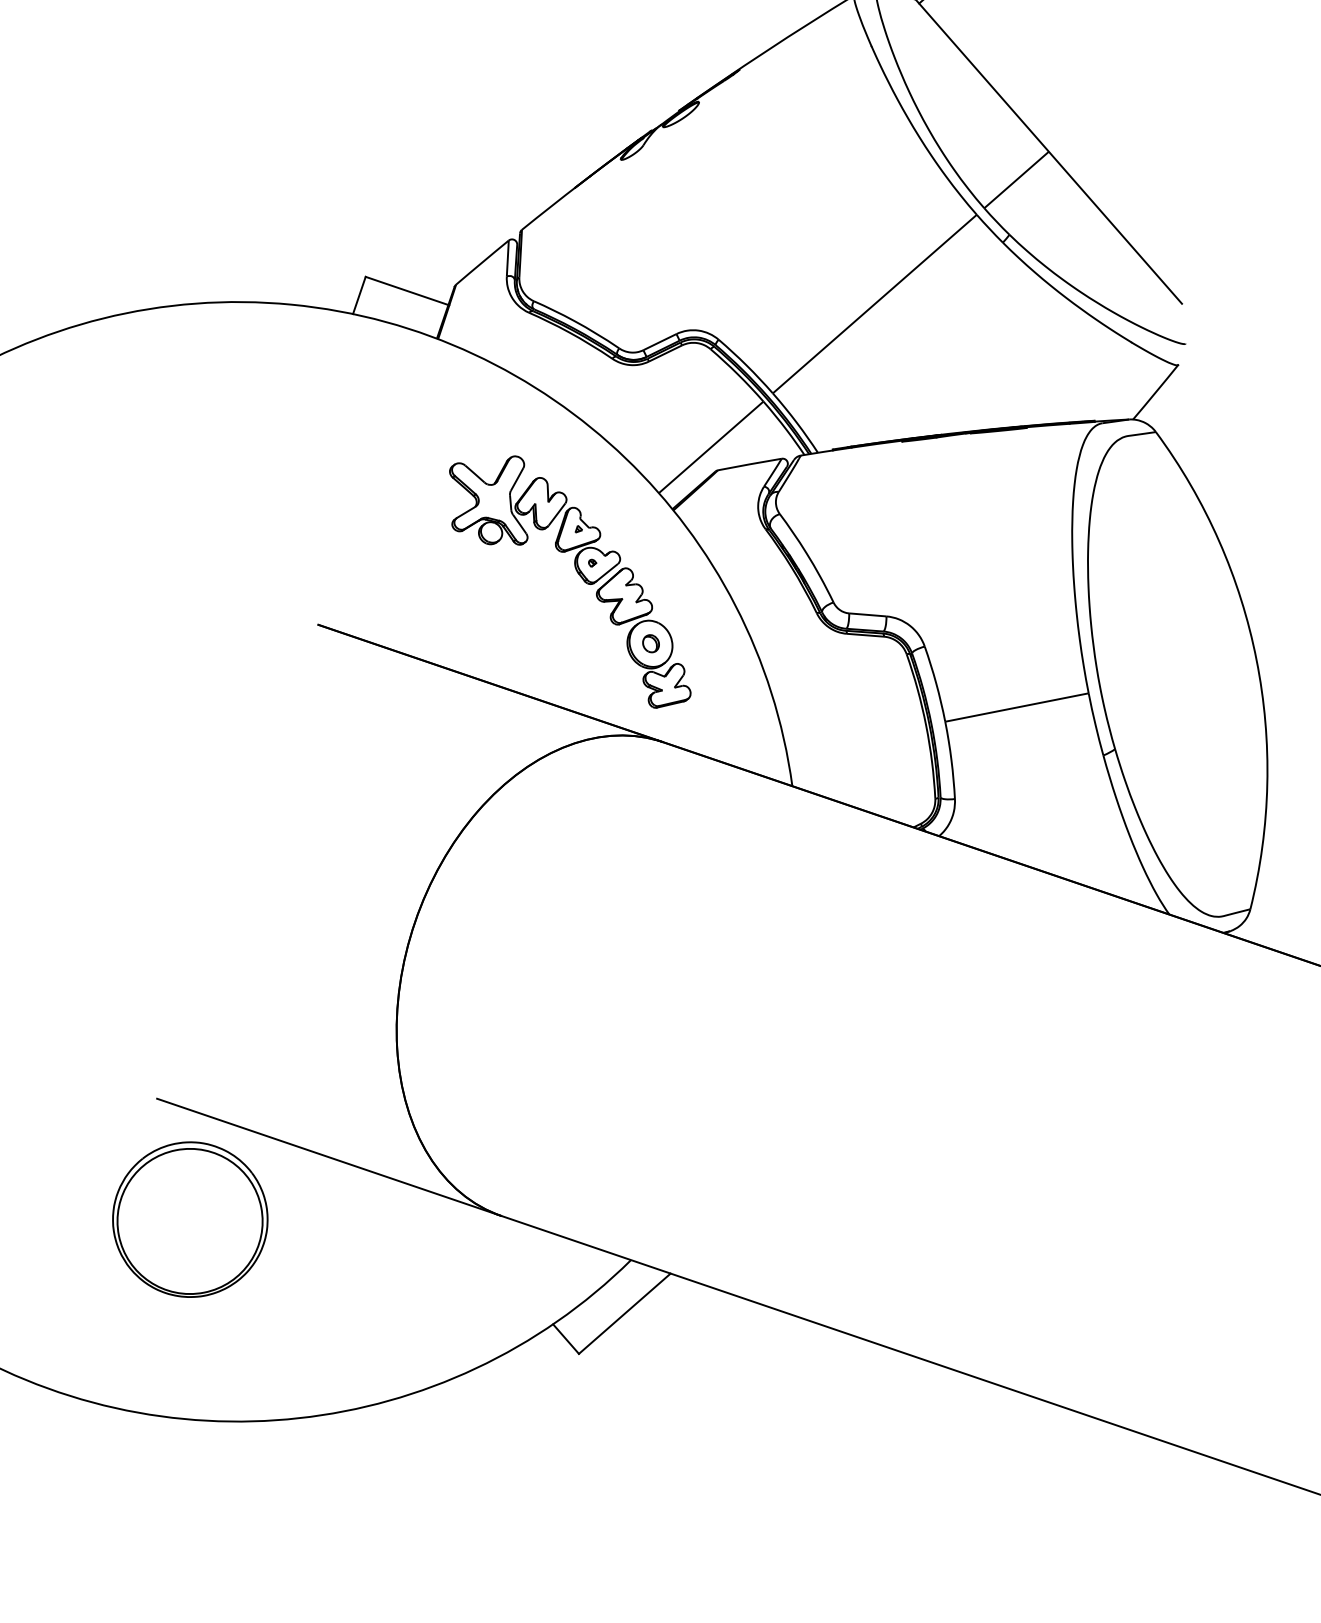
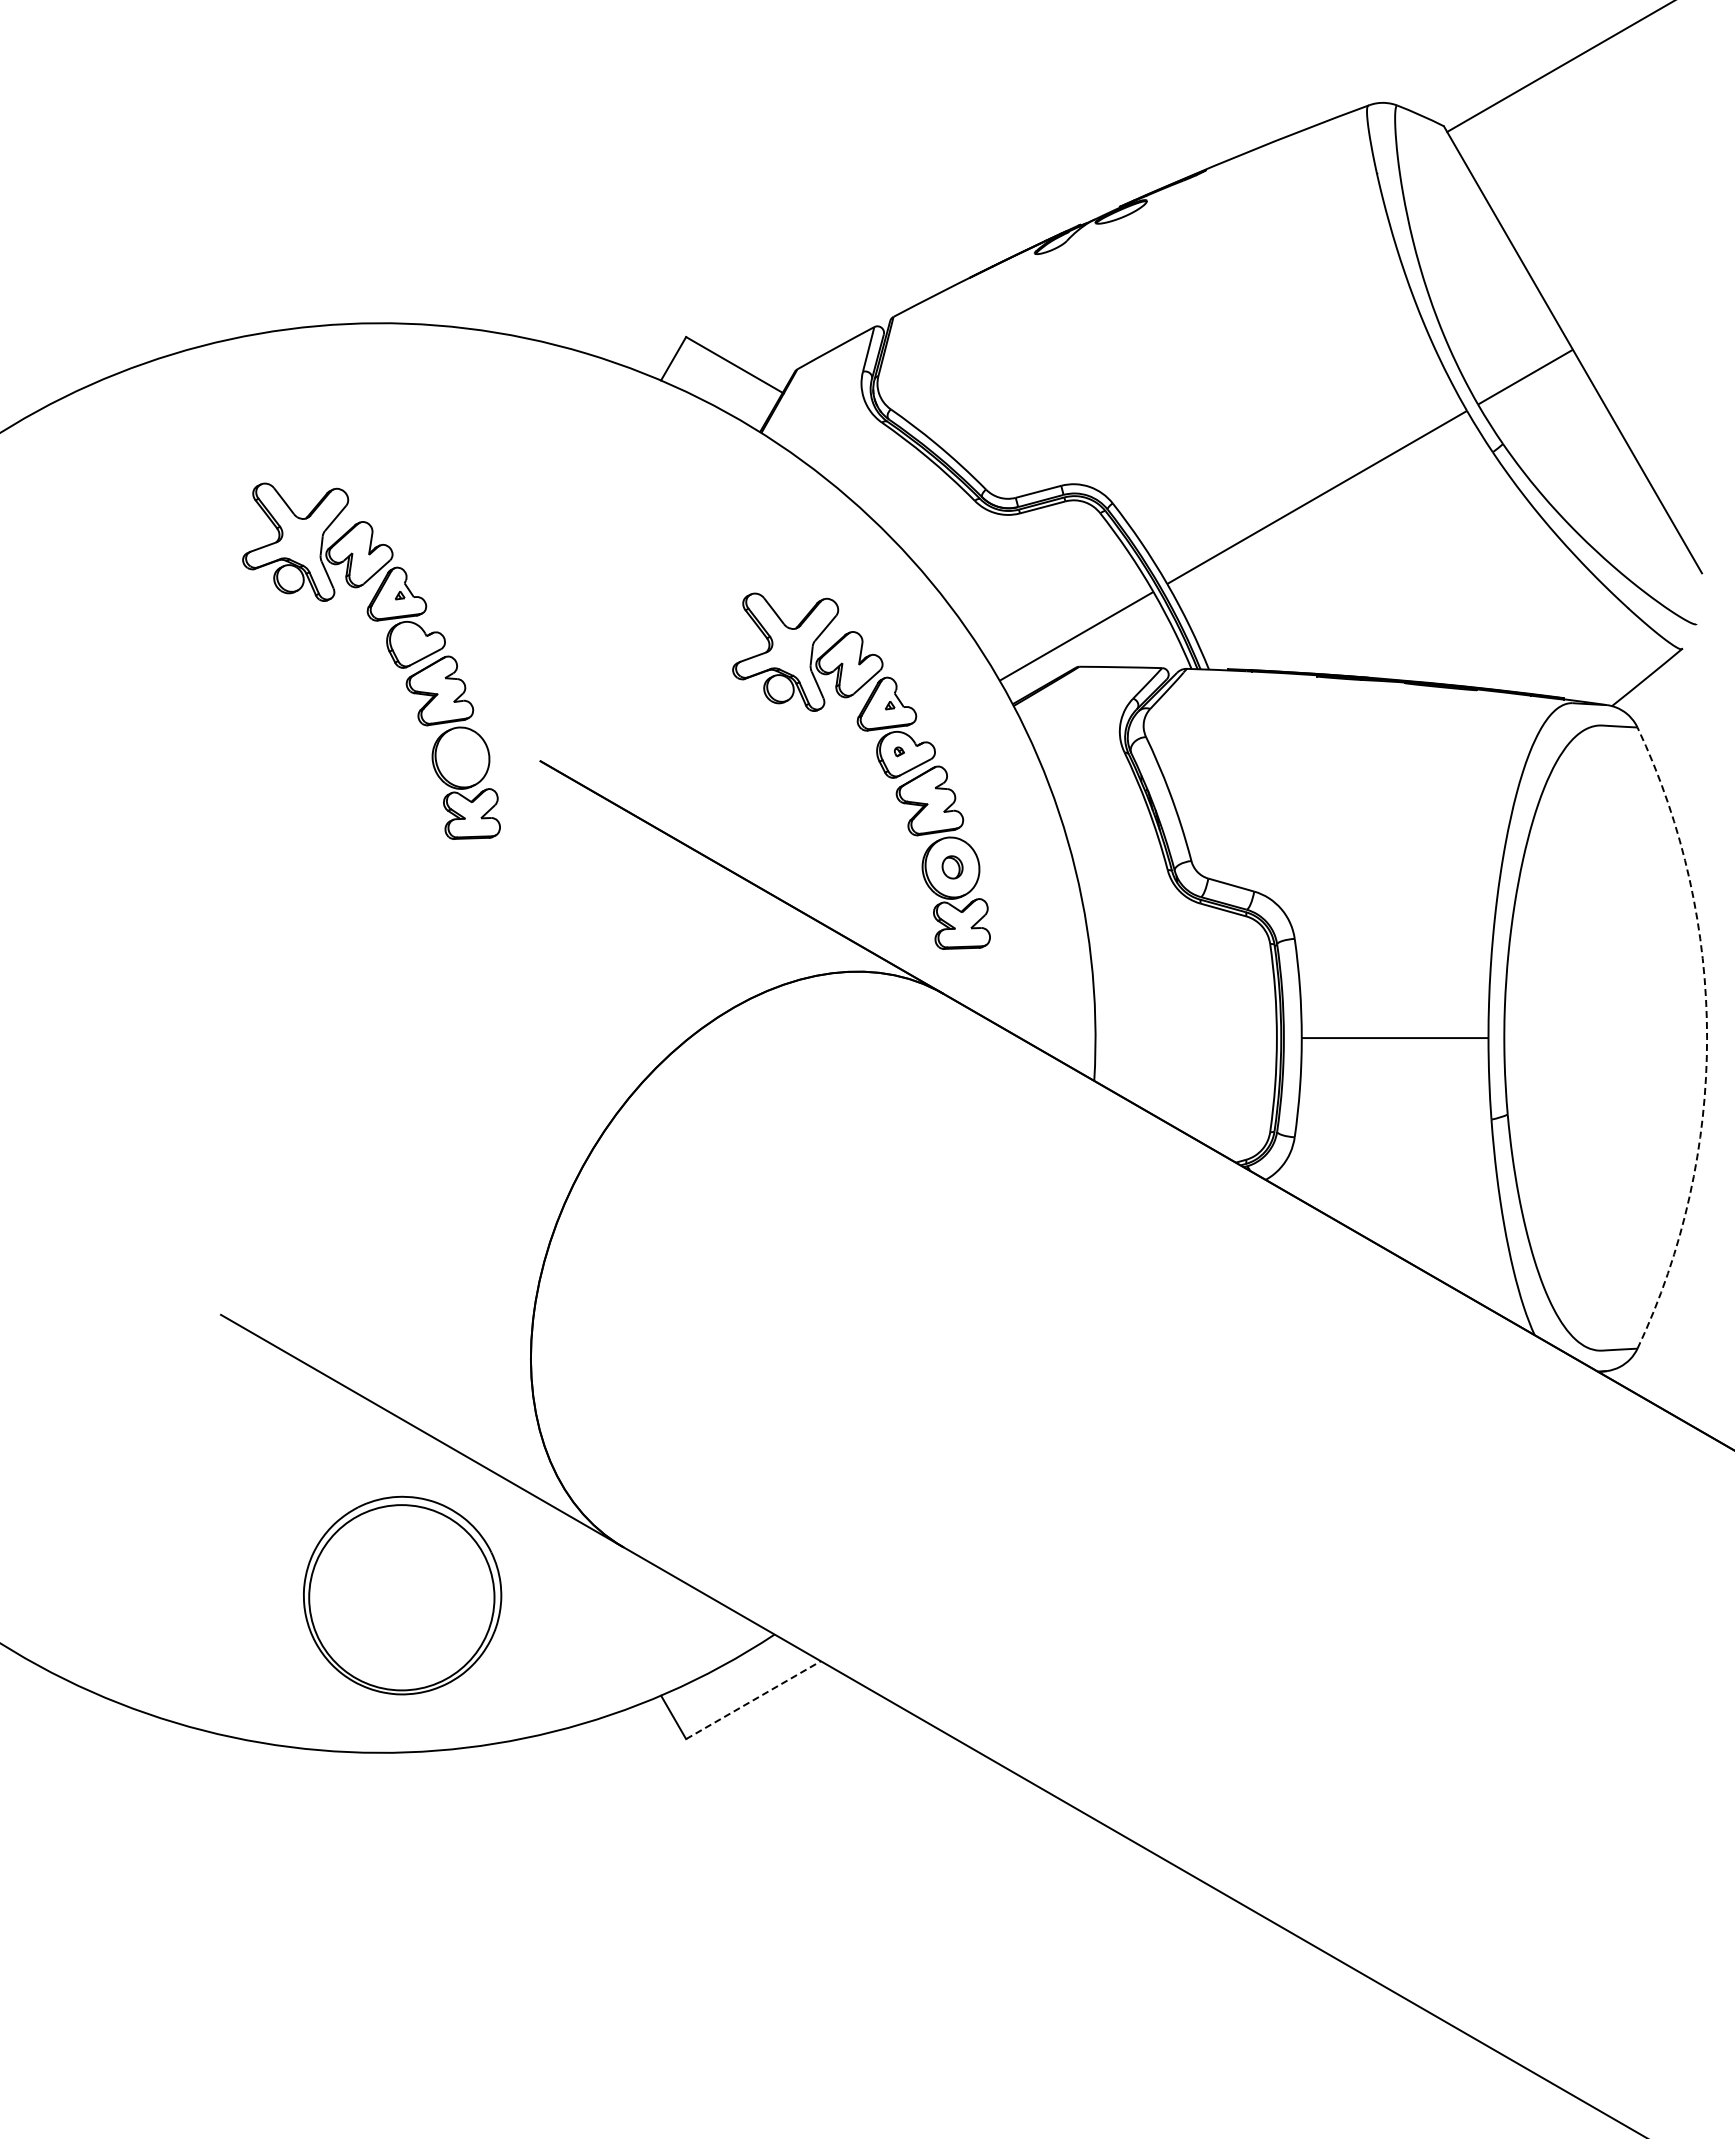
part: (185, 564) -> (388, 652), added
arc: (1256, 660) -> (1707, 1038), solid -> dashed
part: (190, 1219) -> (402, 1595), moved
line: (624, 1313) -> (753, 1700), solid -> dashed

